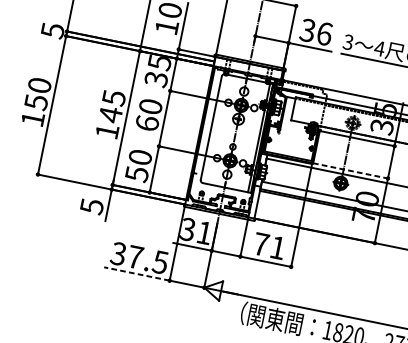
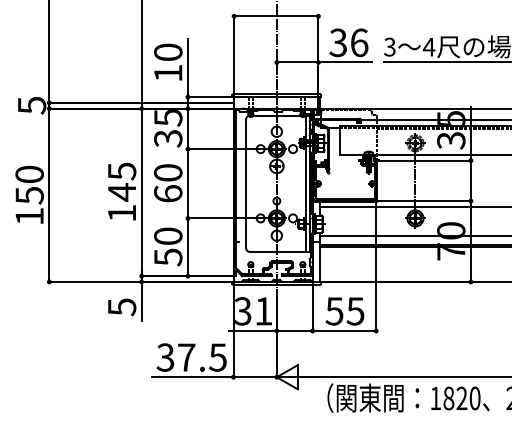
line: (350, 171) -> (424, 201), dashed -> solid
text: (269, 246) -> (344, 311), 71 -> 55
line: (136, 274) -> (192, 377), dashed -> solid

